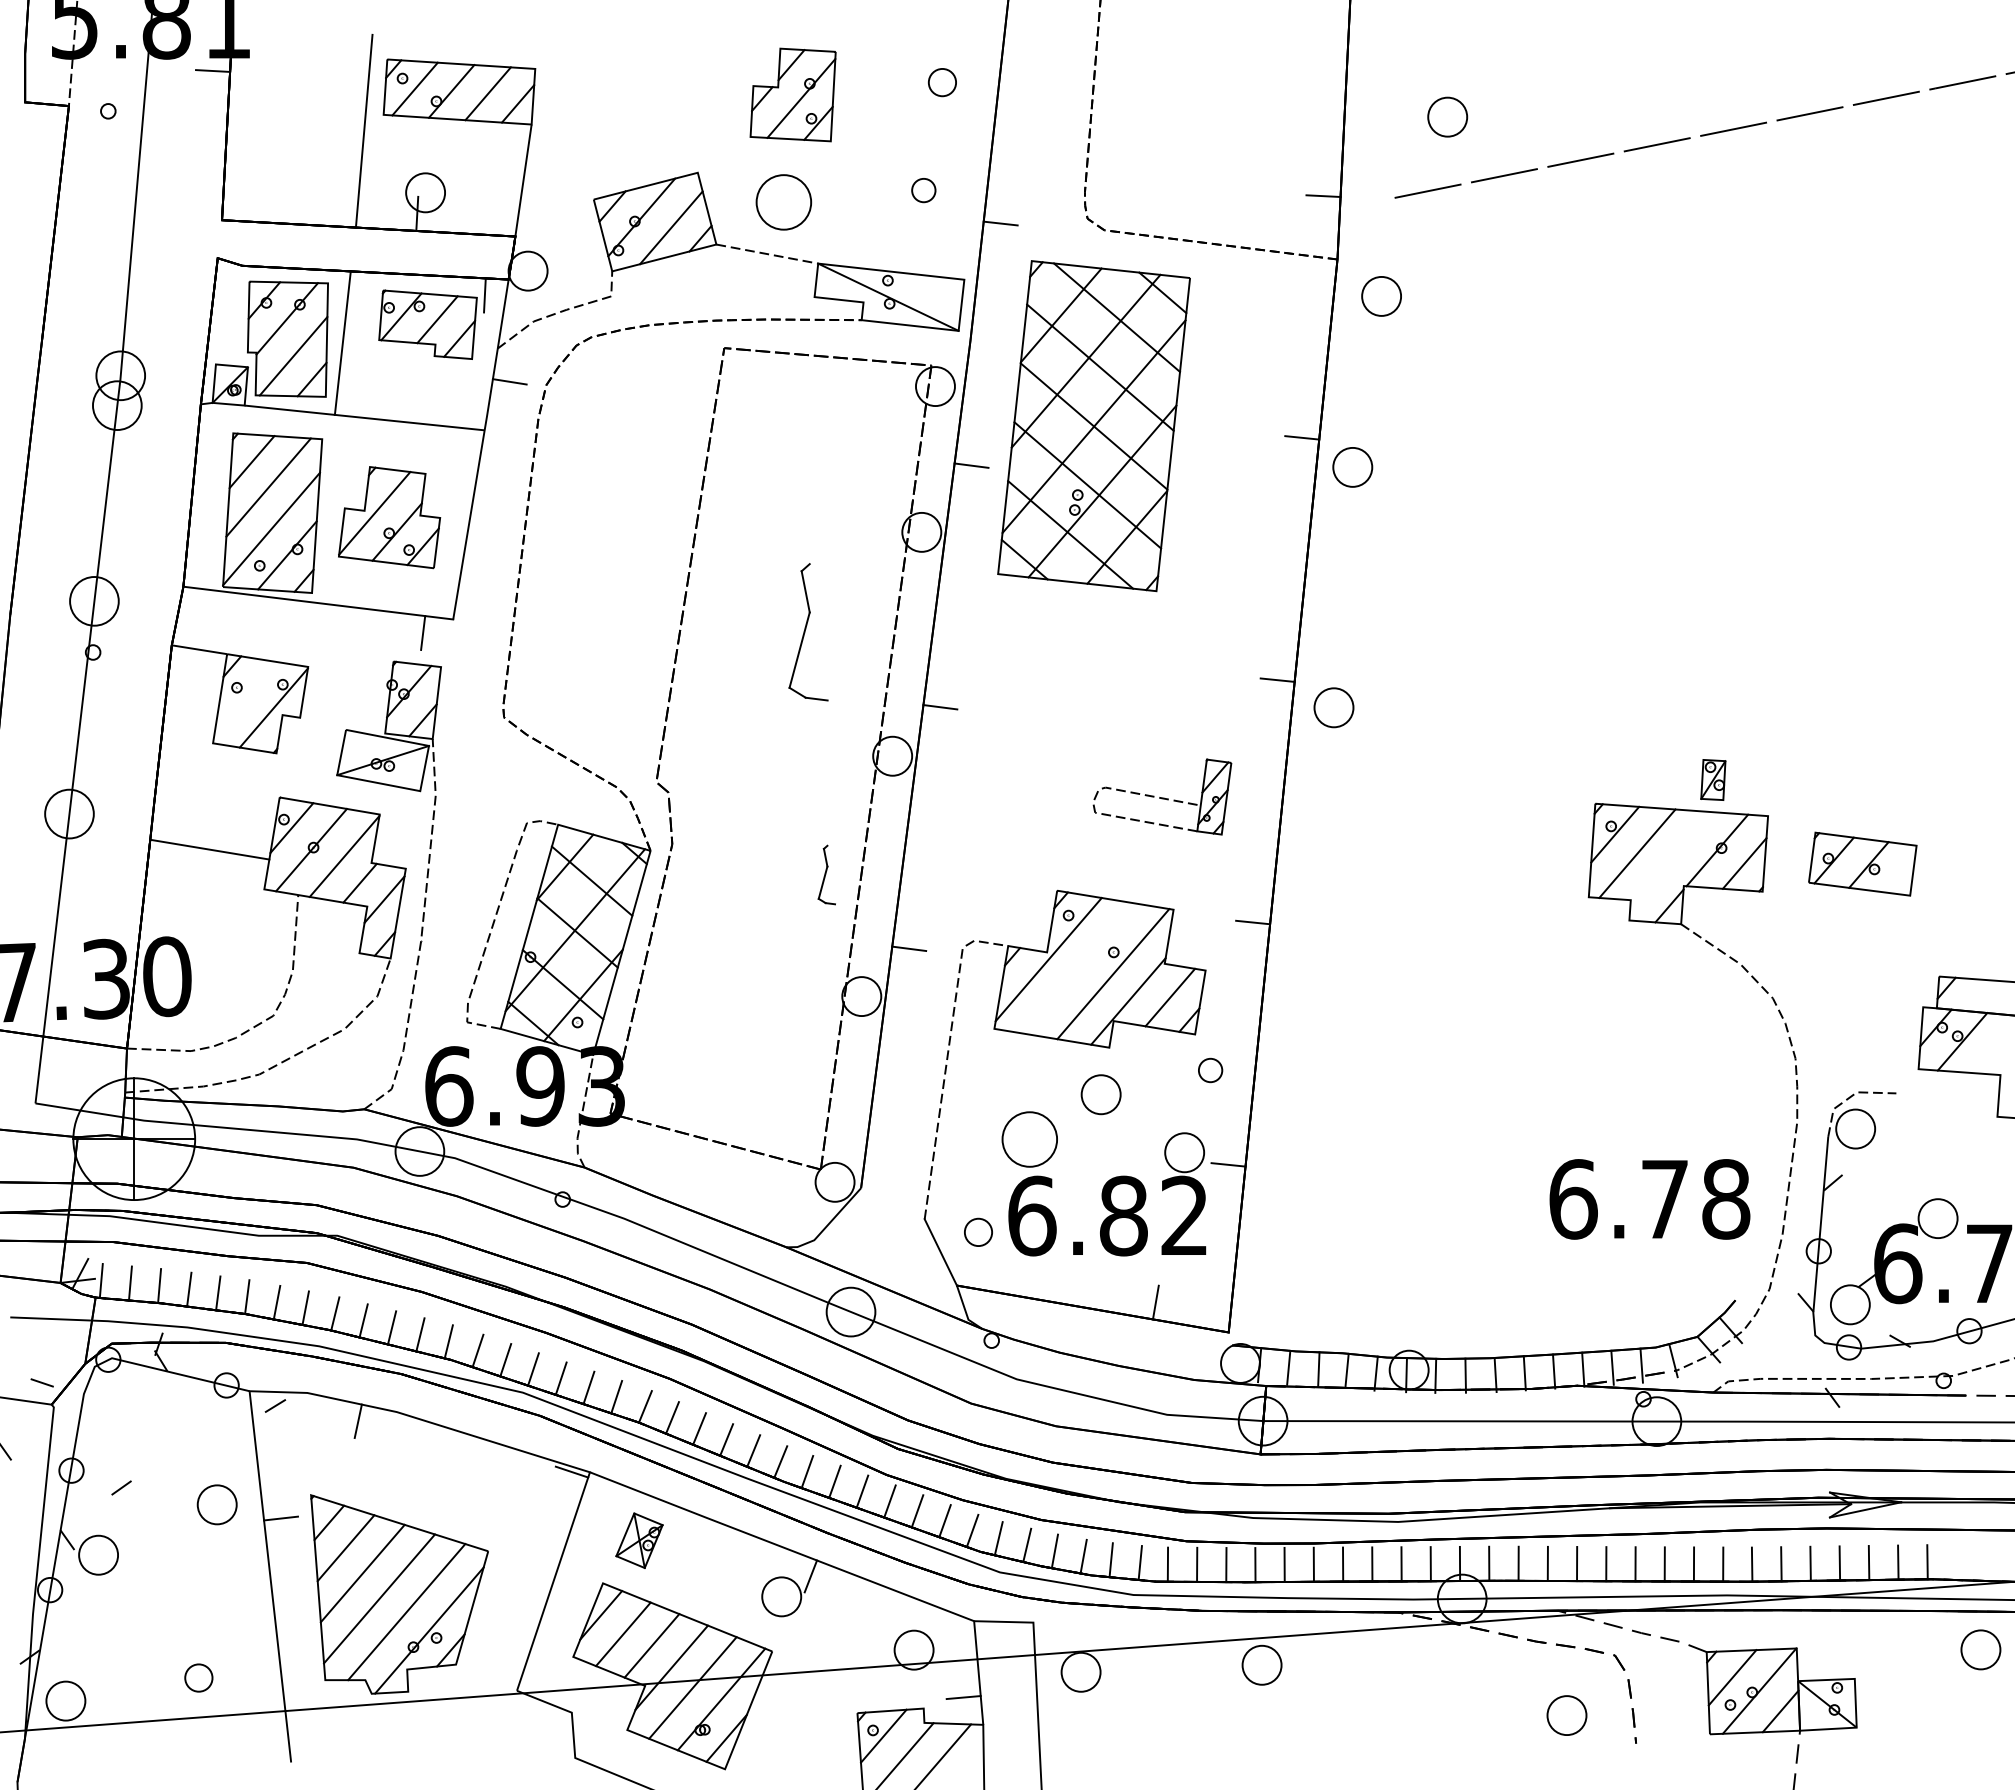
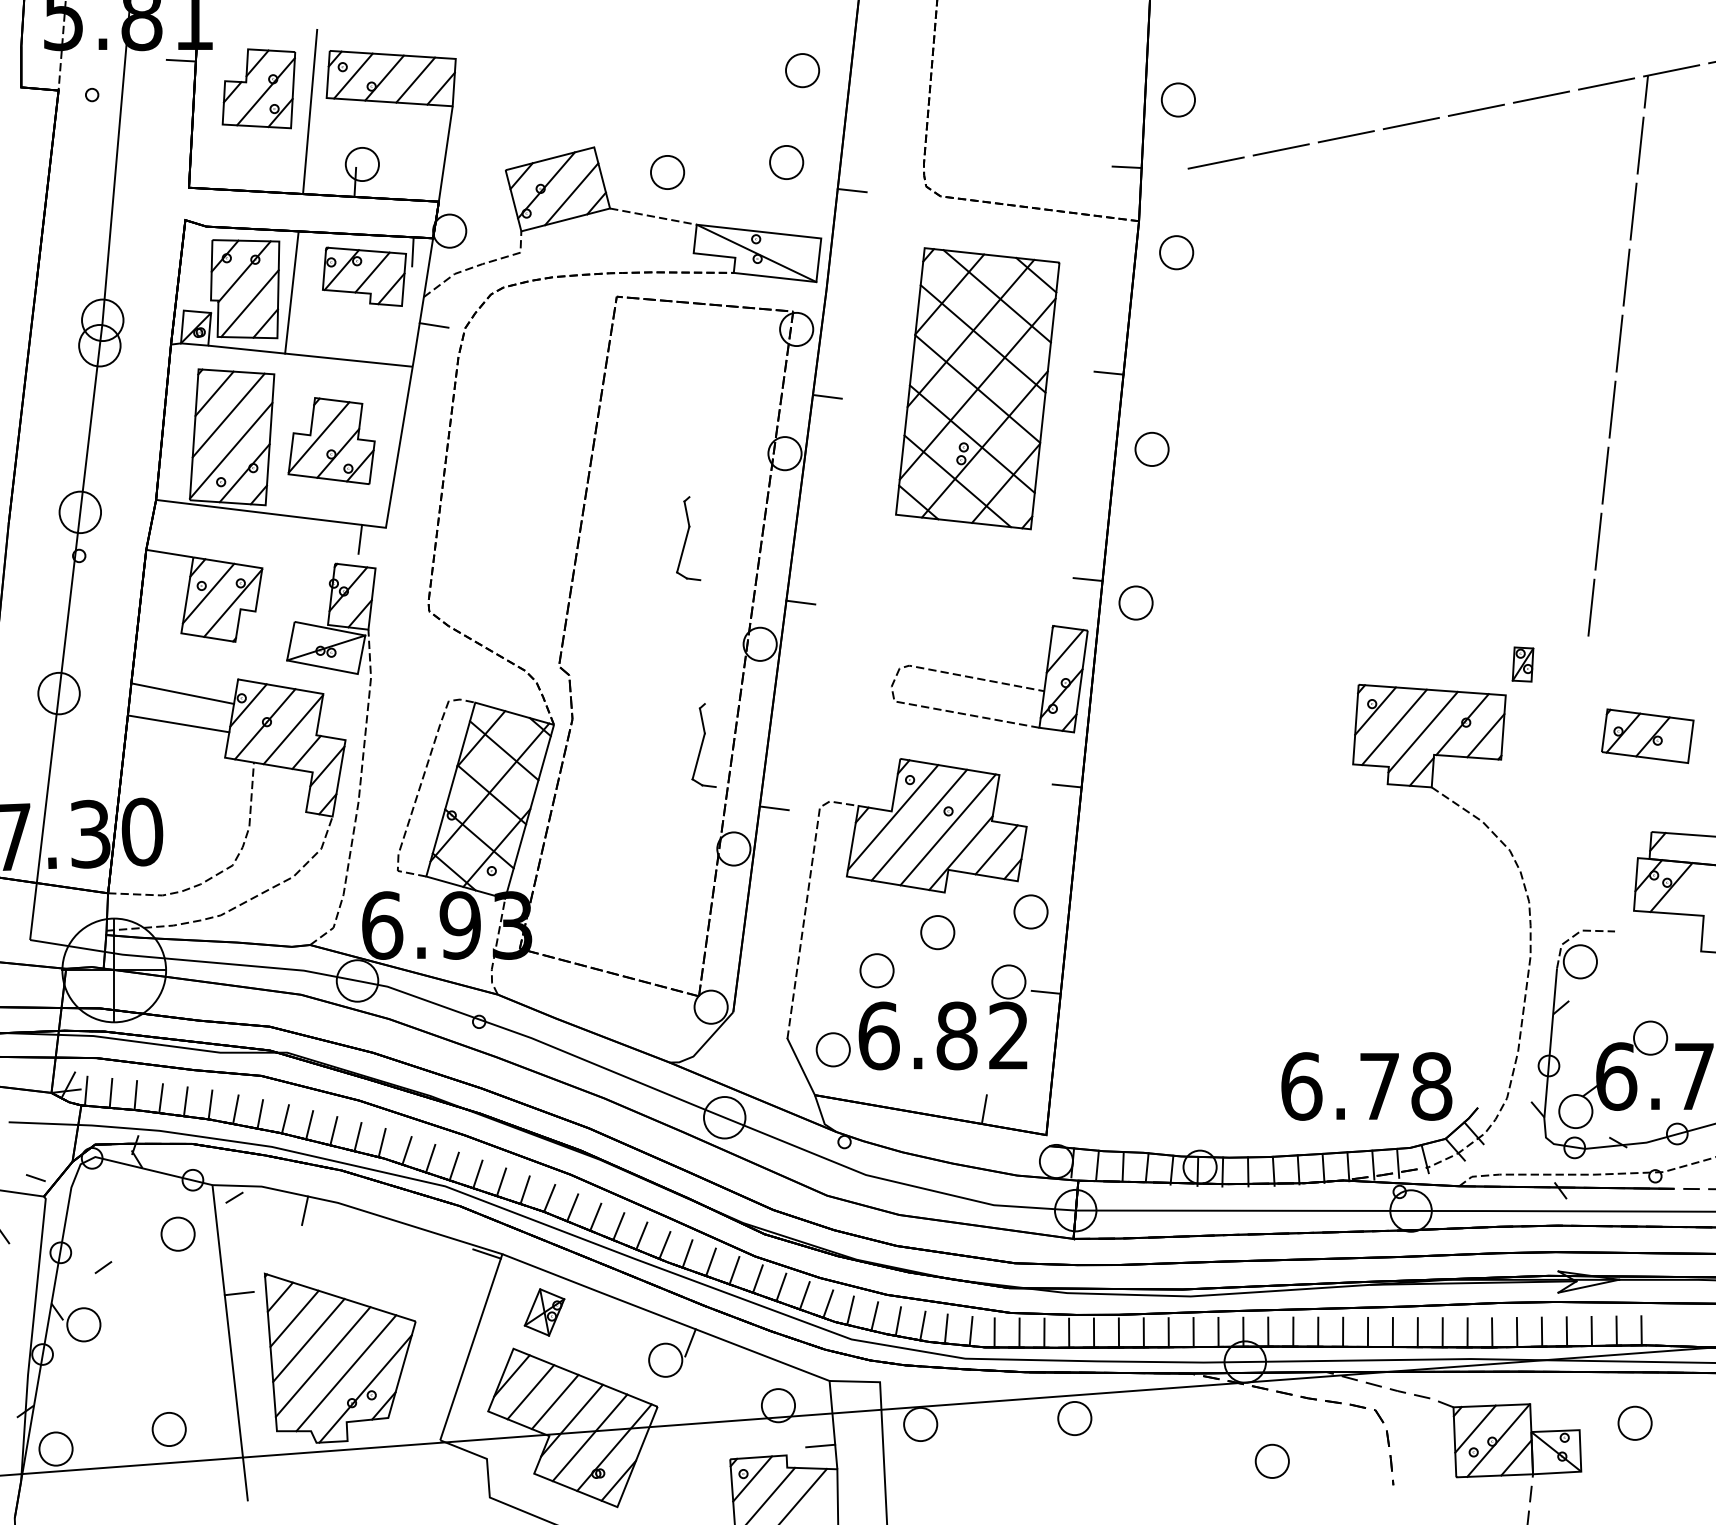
part: (942, 82) -> (802, 70), size x1.43
part: (792, 94) -> (258, 88), moved
part: (1447, 116) -> (1178, 99), moved
part: (923, 190) -> (786, 162), size x1.67
part: (783, 201) -> (667, 171), size x0.71
line: (1900, 417) -> (1618, 355), added
part: (1093, 426) -> (977, 389), moved
part: (1352, 467) -> (1151, 449), moved
part: (808, 631) -> (688, 538), size x0.71
line: (244, 696) -> (208, 593), added
part: (1713, 779) -> (1523, 664), moved
part: (1162, 796) -> (990, 678), size x1.67
line: (214, 814) -> (182, 693), added
line: (1670, 859) -> (1422, 732), added
part: (1862, 863) -> (1647, 735), moved
part: (826, 874) -> (703, 745), size x1.67
line: (1079, 968) -> (919, 825), added
part: (1210, 1070) -> (1030, 911), size x1.67
part: (1029, 1139) -> (876, 970), size x0.71
text: (1649, 1199) -> (1366, 1086), moved
part: (978, 1232) -> (833, 1049), size x1.43
part: (216, 1504) -> (177, 1233), moved
part: (1980, 1649) -> (1634, 1422), moved
part: (198, 1677) -> (168, 1428), size x1.43
part: (1566, 1715) -> (1271, 1461), moved

